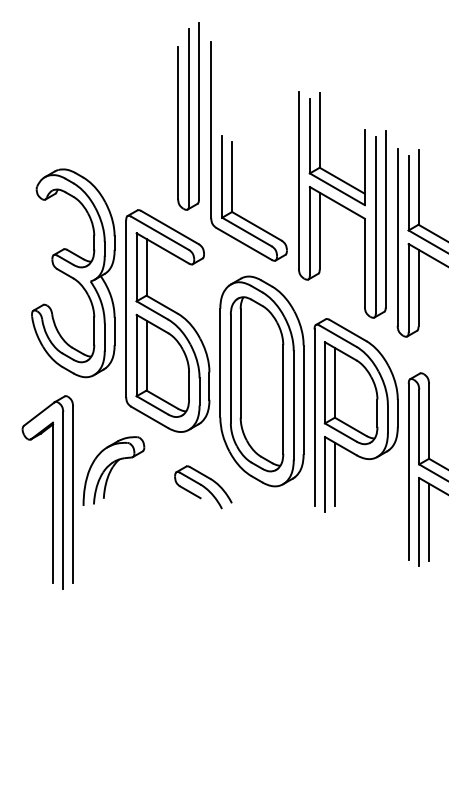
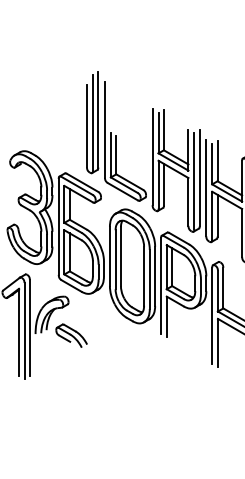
line: (335, 473) -> (172, 316), removed
part: (203, 486) -> (71, 335), moved
line: (429, 521) -> (223, 342), removed

